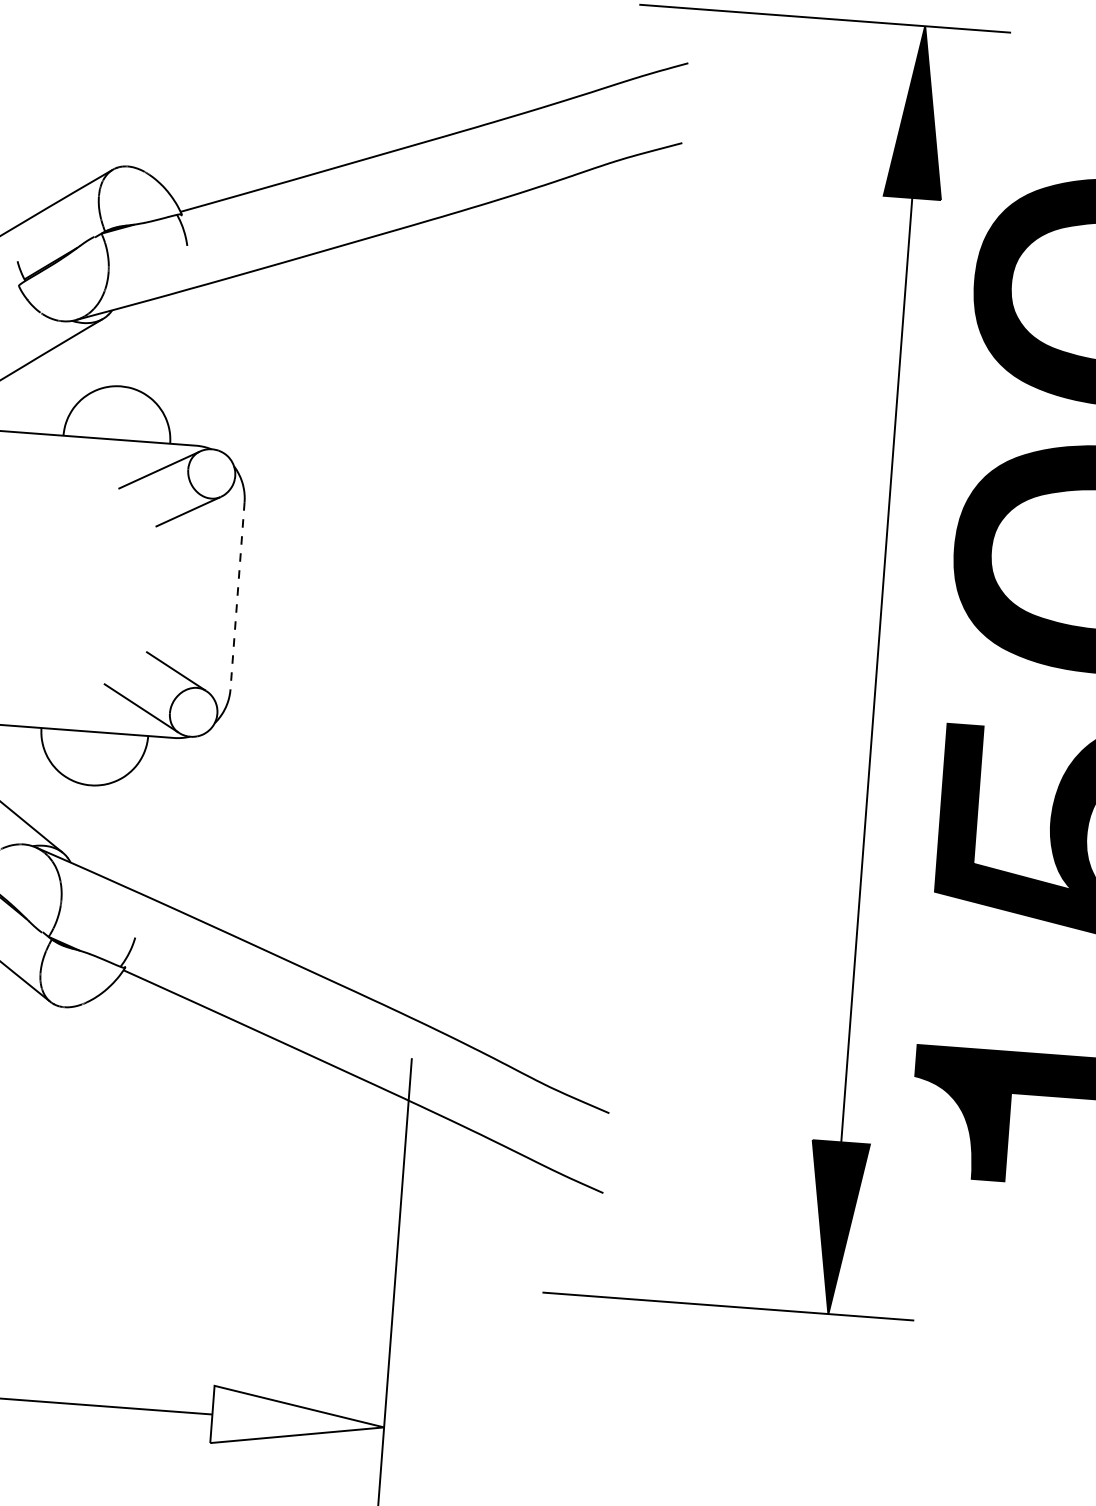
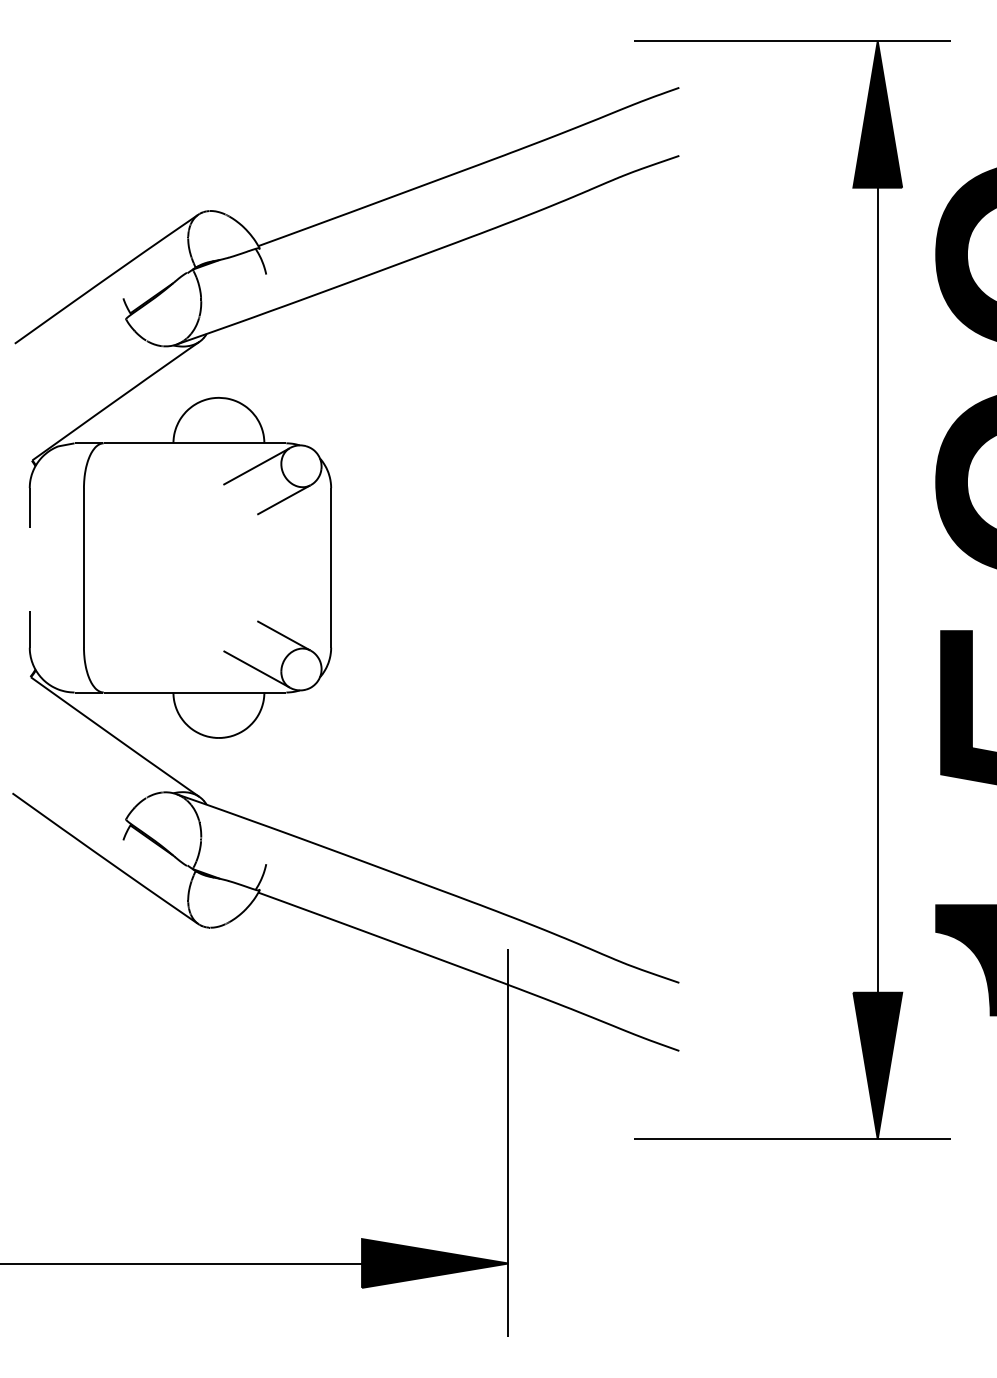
line: (237, 595) -> (331, 567), dashed -> solid
fill: (298, 1420) -> (435, 1263), added

